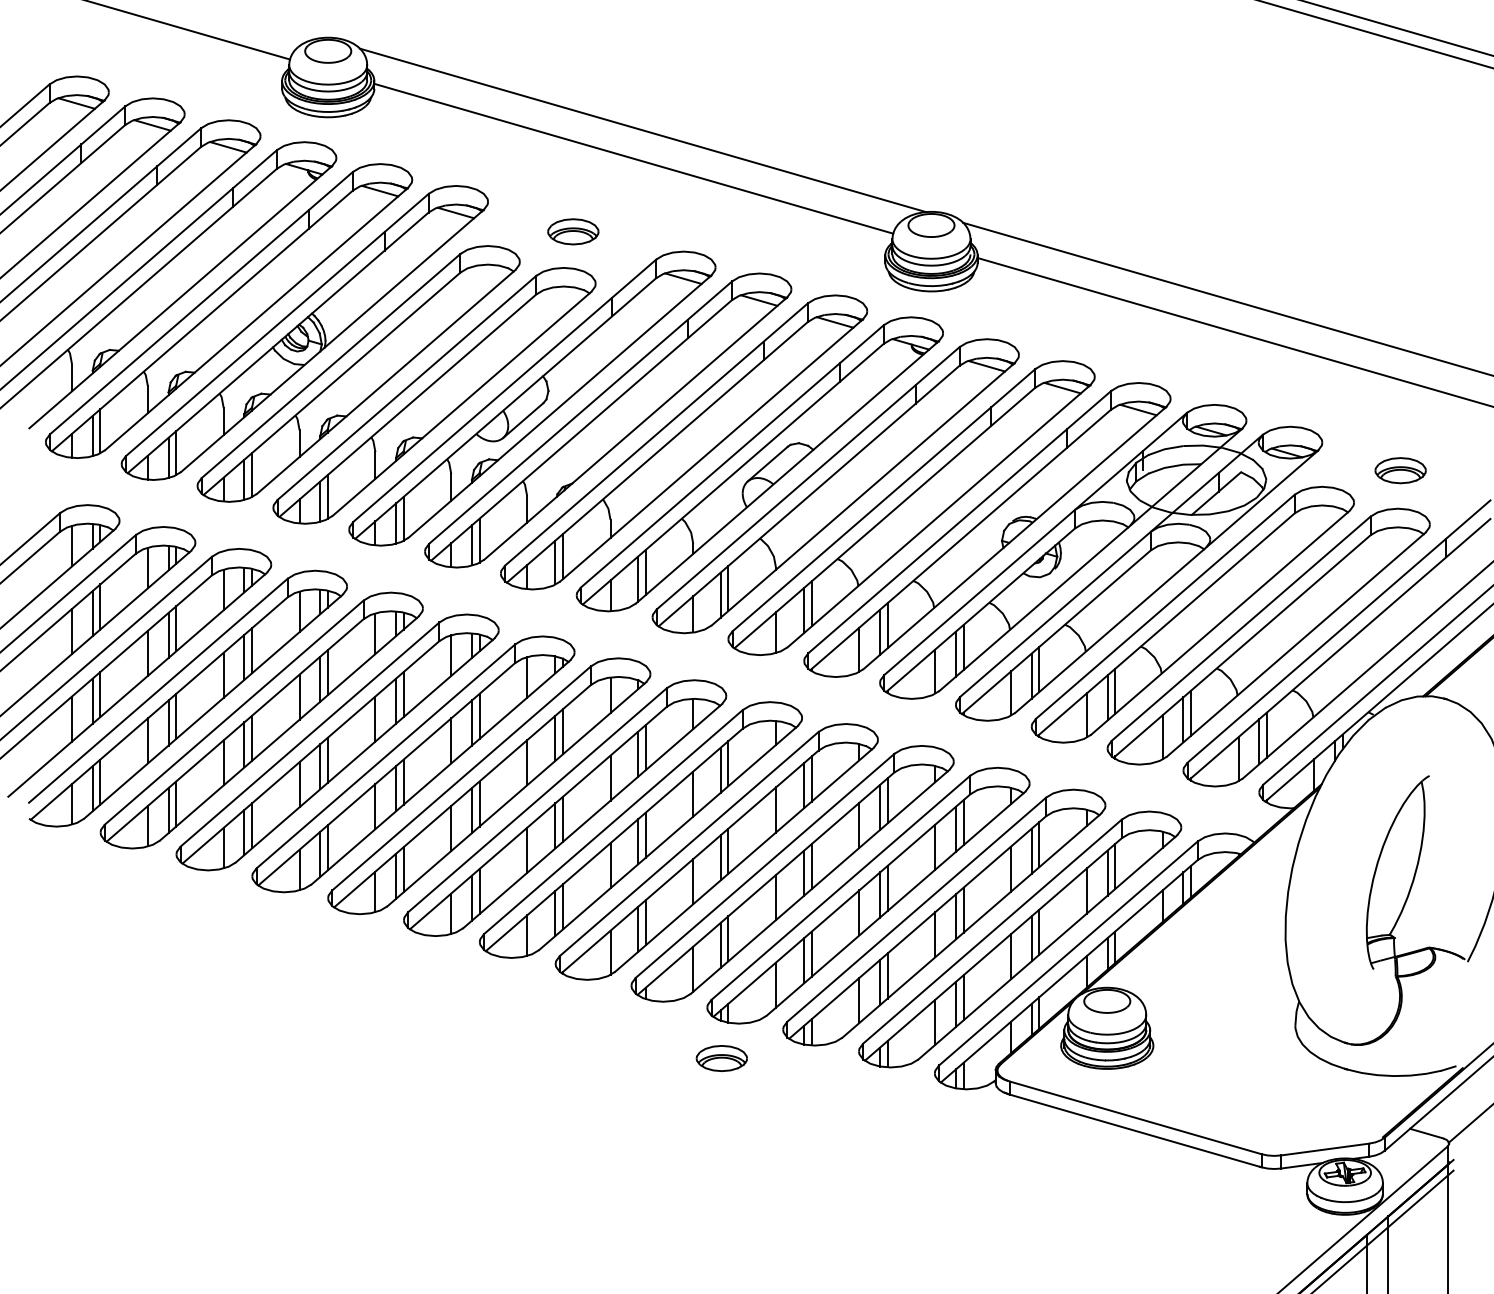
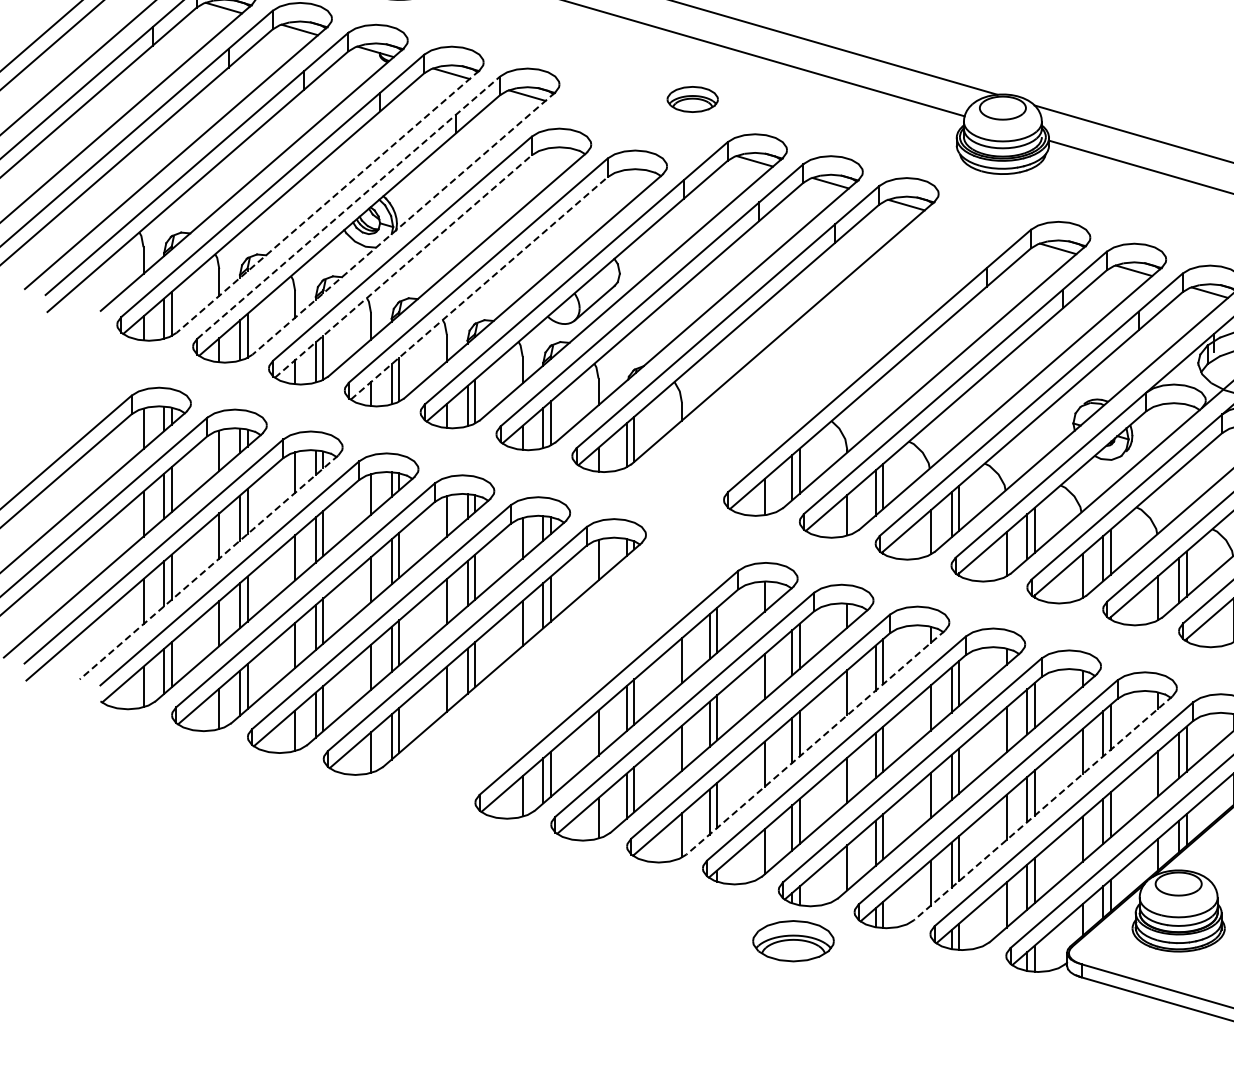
part: (573, 231) -> (692, 99), moved
line: (256, 319) -> (327, 202), solid -> dashed
line: (277, 324) -> (348, 207), solid -> dashed
line: (332, 341) -> (403, 224), solid -> dashed
line: (332, 383) -> (403, 266), solid -> dashed
line: (407, 405) -> (478, 288), solid -> dashed
part: (759, 464) -> (830, 347), removed
line: (137, 685) -> (208, 568), solid -> dashed
part: (489, 786) -> (560, 669), removed
line: (744, 860) -> (815, 743), solid -> dashed
line: (971, 925) -> (1042, 808), solid -> dashed
part: (721, 1058) -> (792, 941), size x1.6

